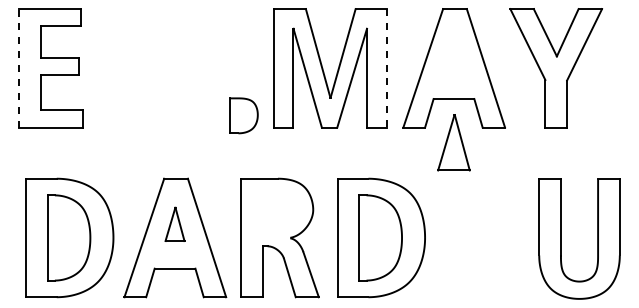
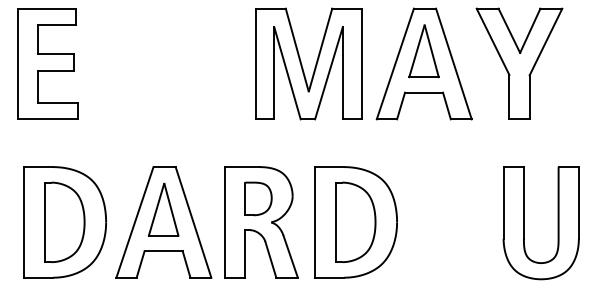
line: (19, 67) -> (18, 63), dashed -> solid
line: (387, 68) -> (361, 64), dashed -> solid
part: (243, 115) -> (258, 198), moved
part: (453, 142) -> (423, 51), moved
part: (174, 224) -> (163, 209), size x1.67

